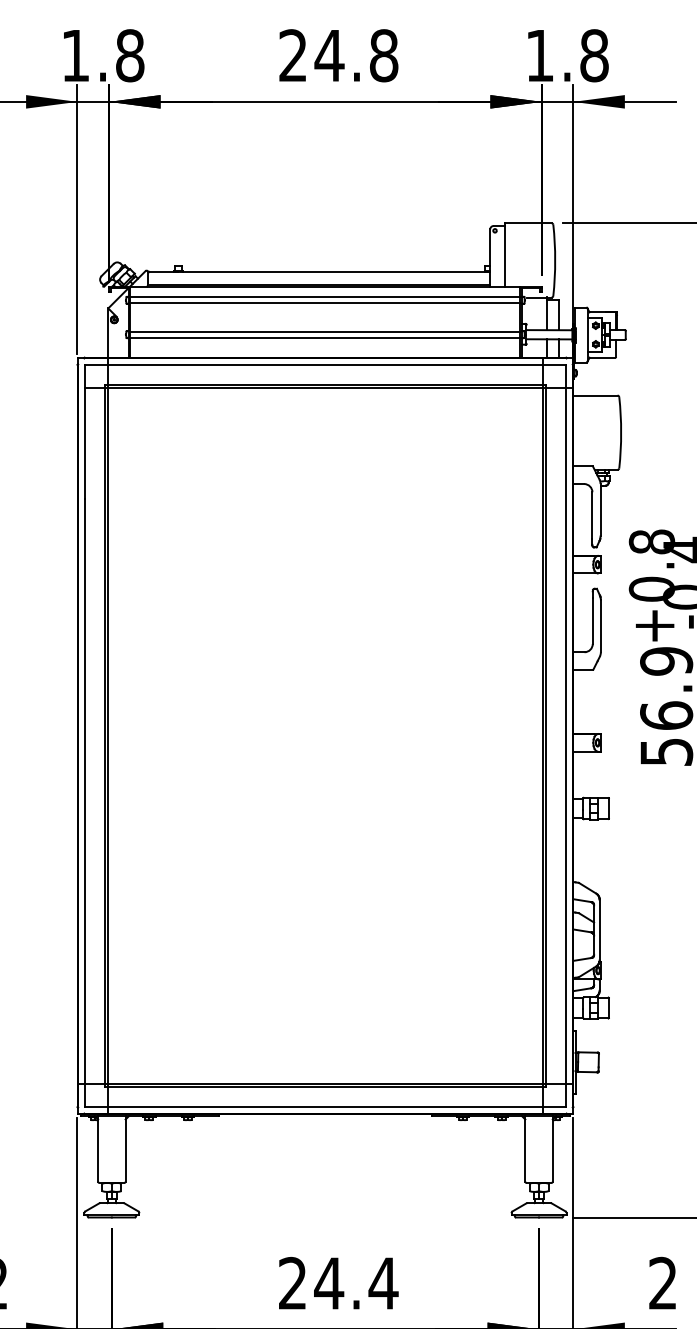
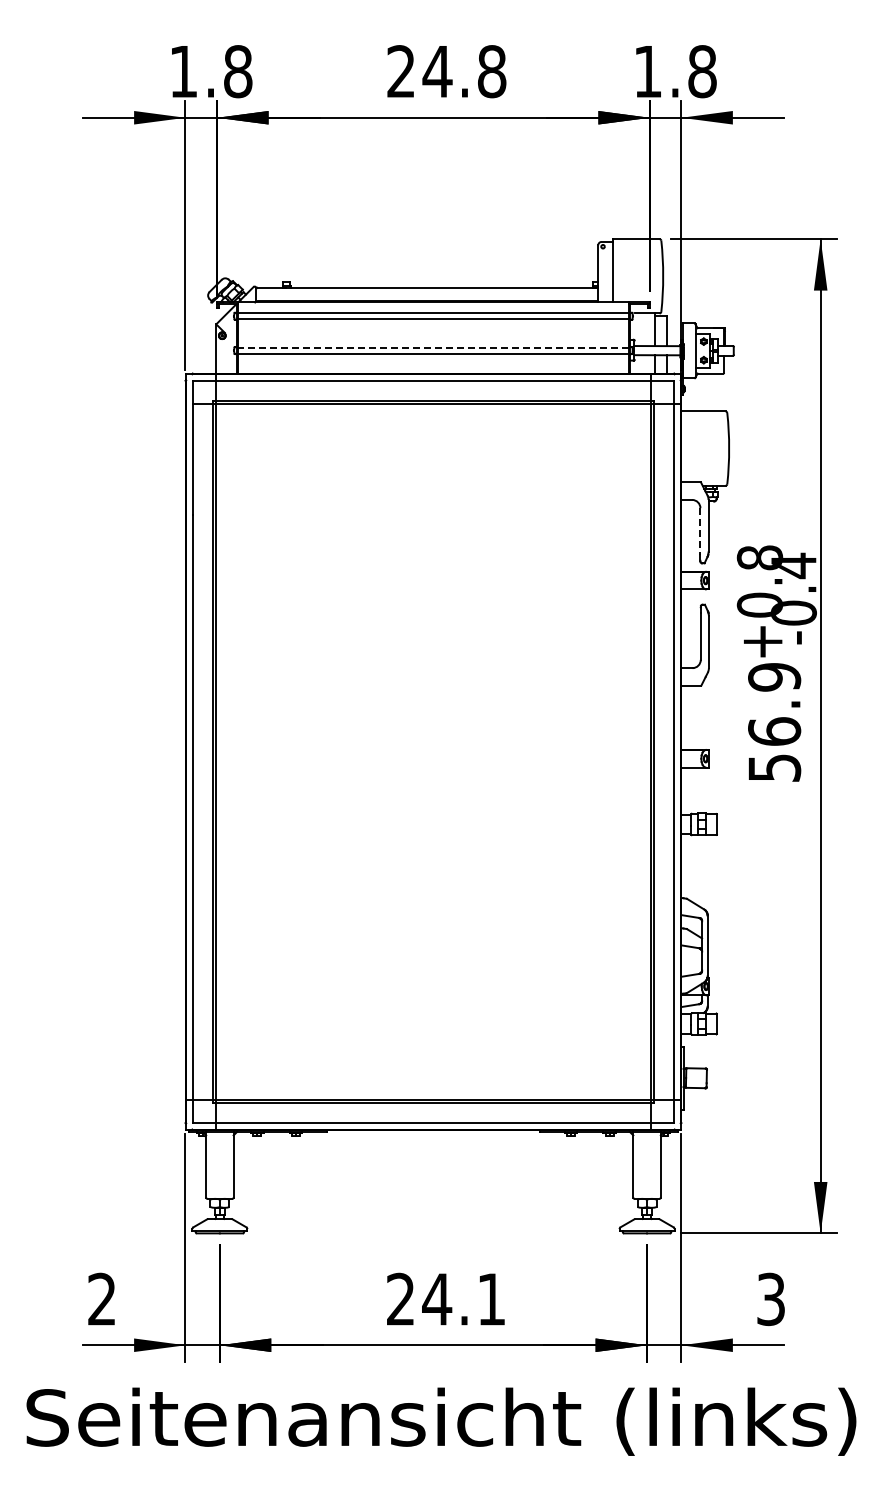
line: (324, 331) -> (432, 347), solid -> dashed
line: (592, 515) -> (700, 531), solid -> dashed
text: (383, 1283) -> (491, 1299), 24.4 -> 24.1
text: (662, 1283) -> (770, 1299), 2 -> 3

